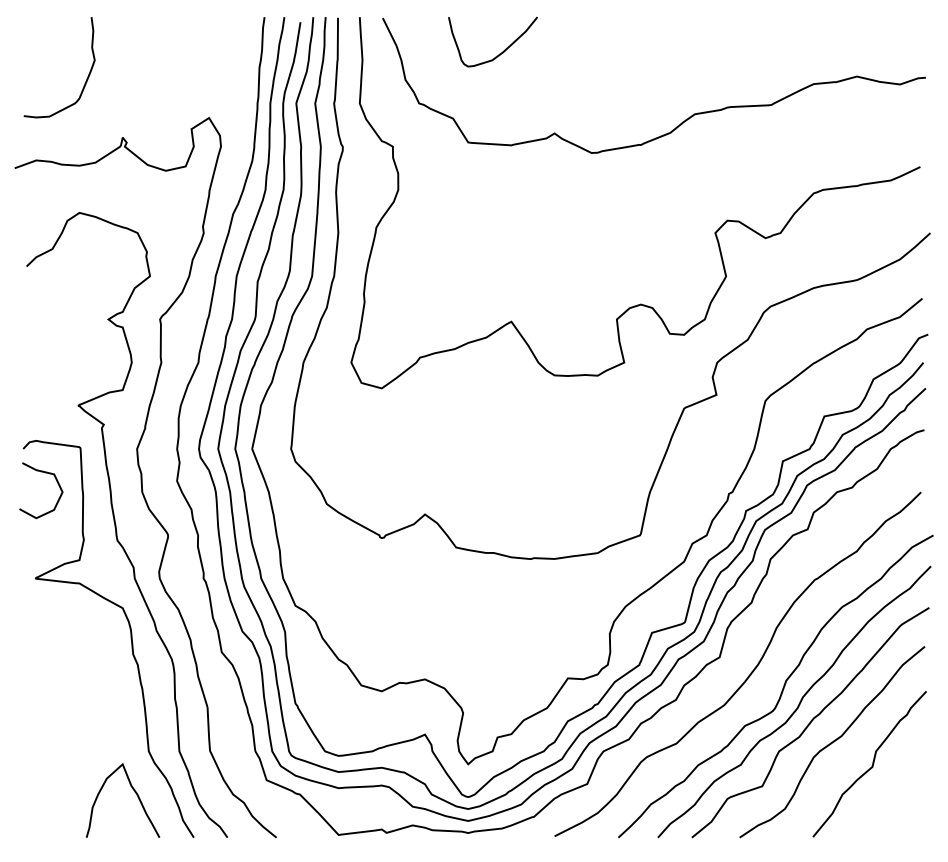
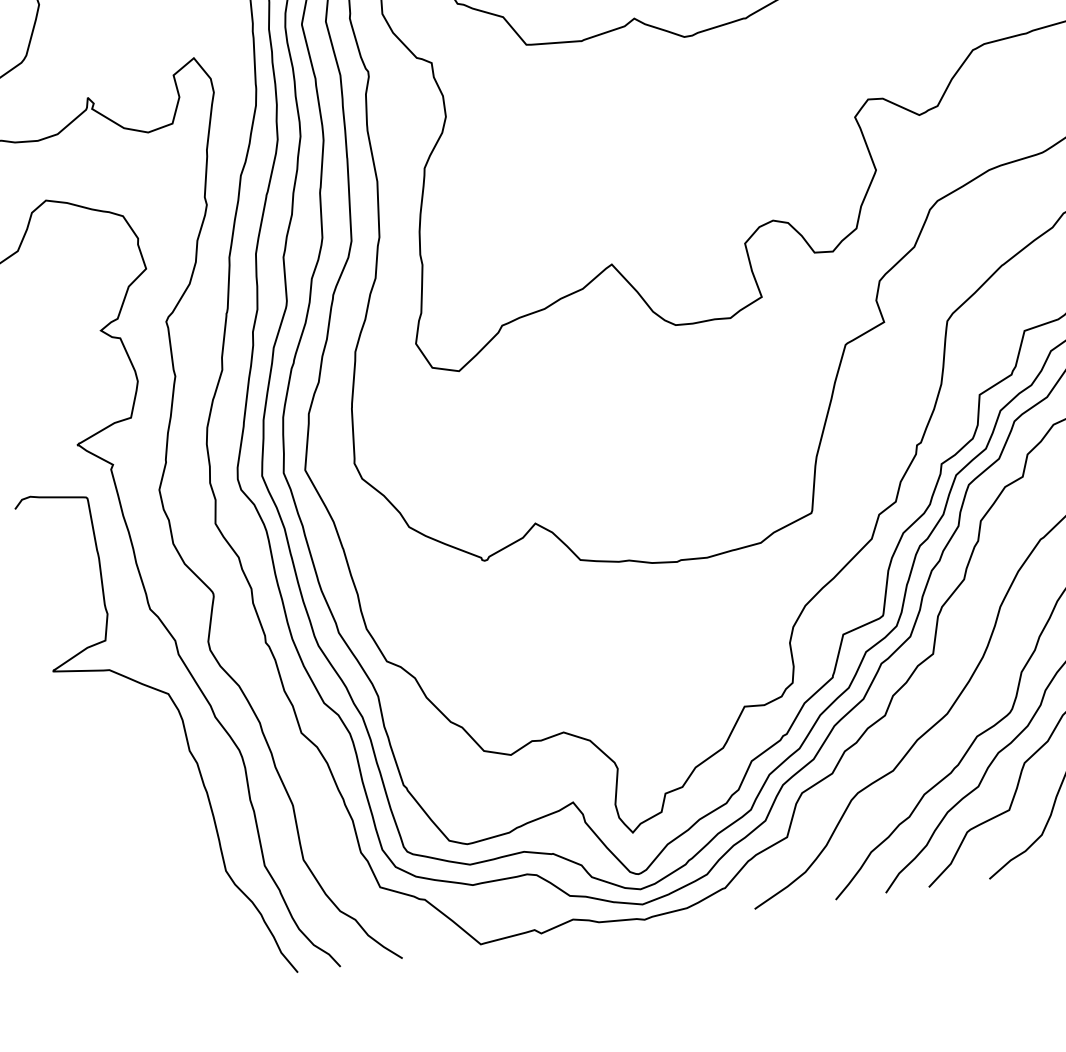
curve: (45, 473) -> (47, 536), removed
curve: (134, 792) -> (214, 925), removed

